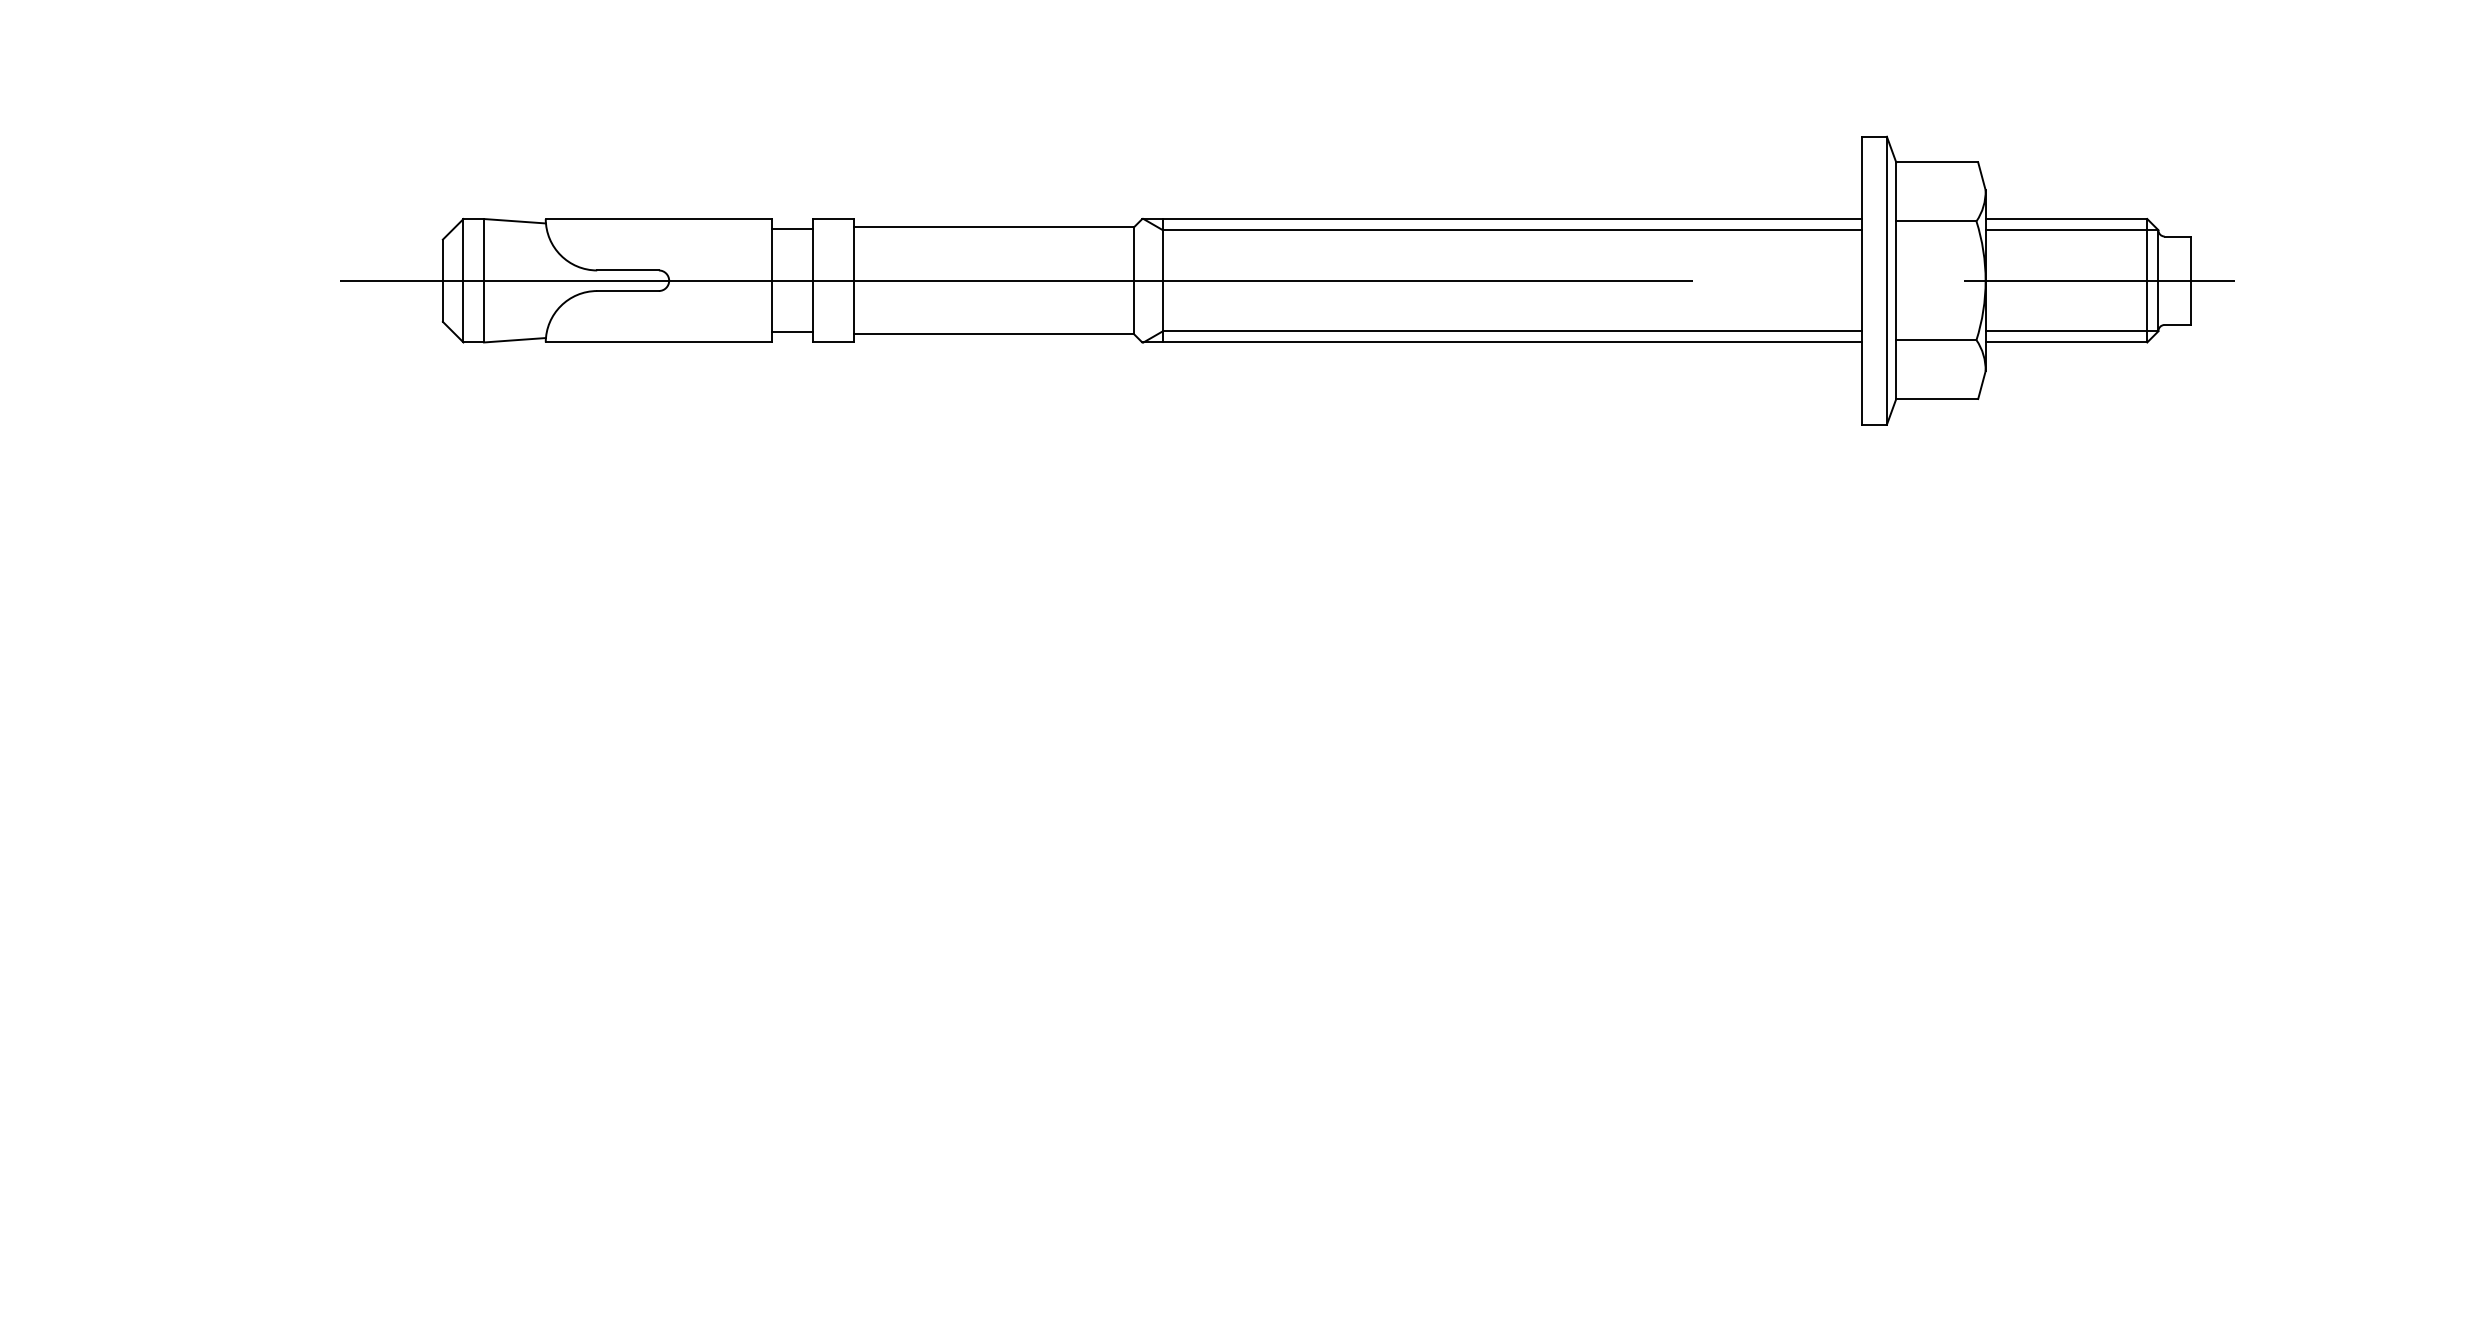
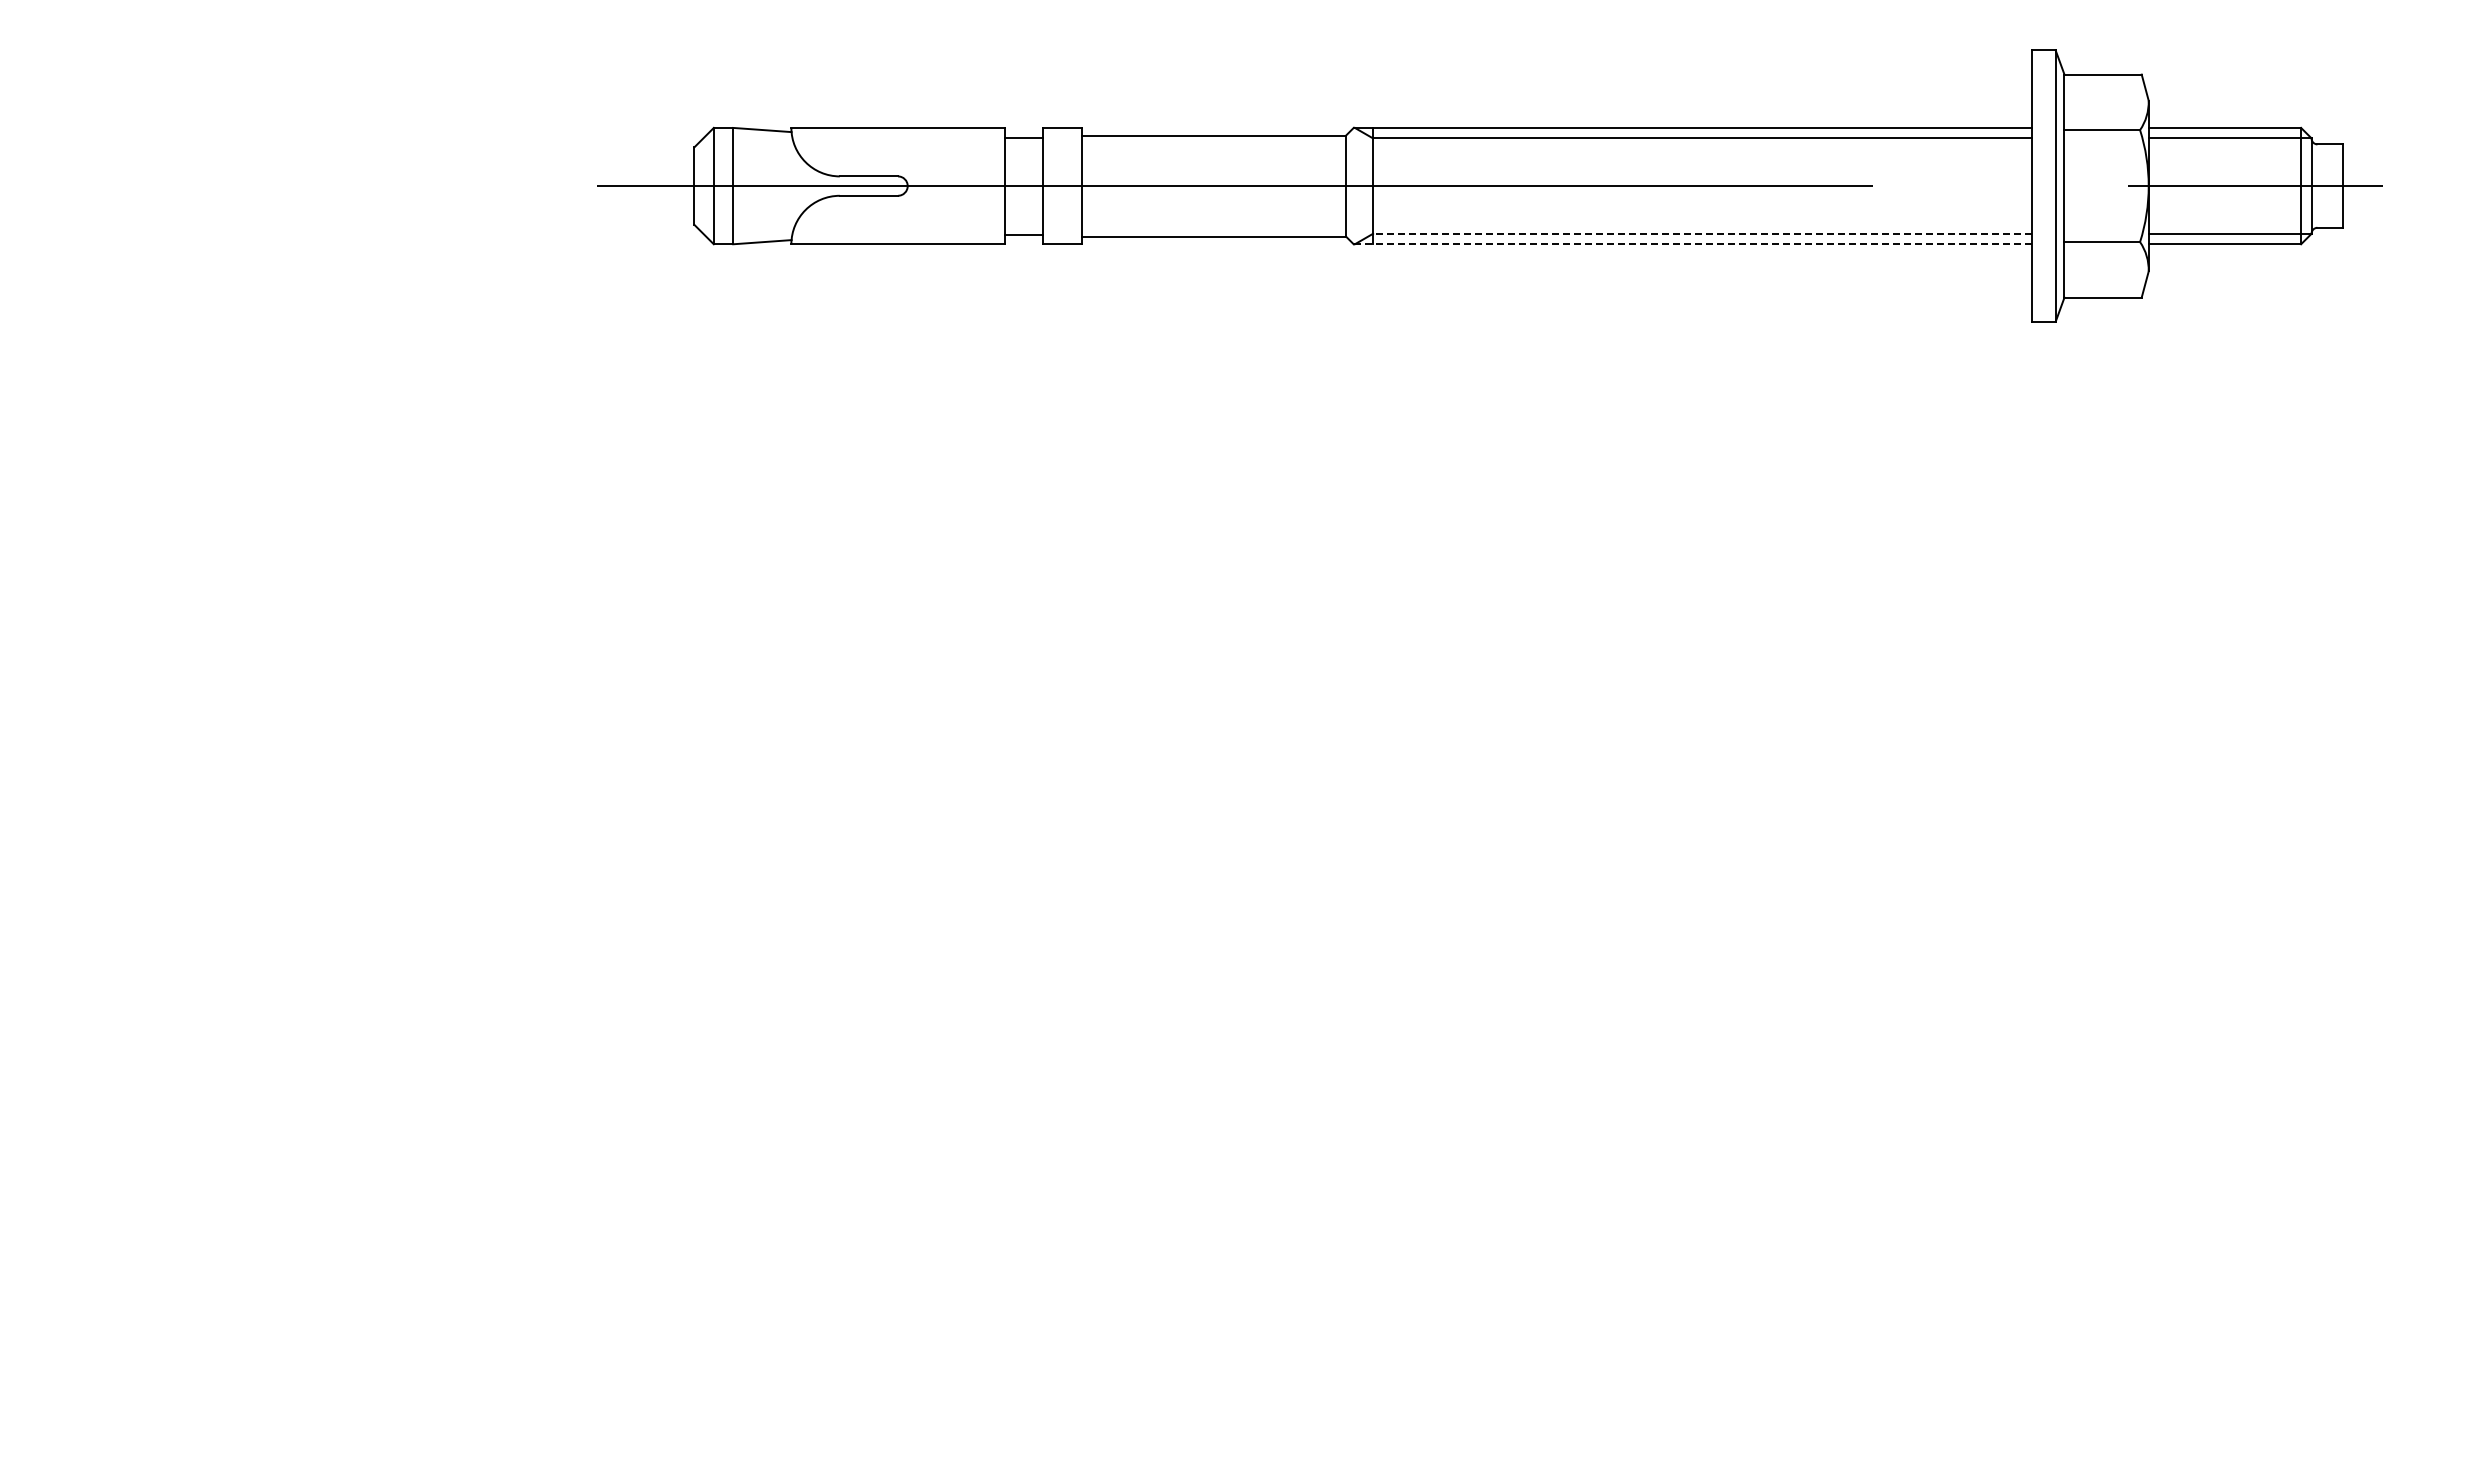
line: (1512, 331) -> (1702, 233), solid -> dashed
line: (1502, 342) -> (1693, 244), solid -> dashed

